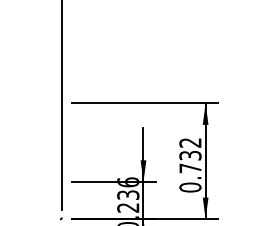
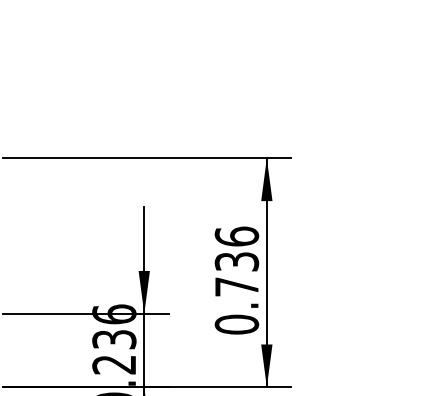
text: (190, 142) -> (236, 235), 0.732 -> 0.736

